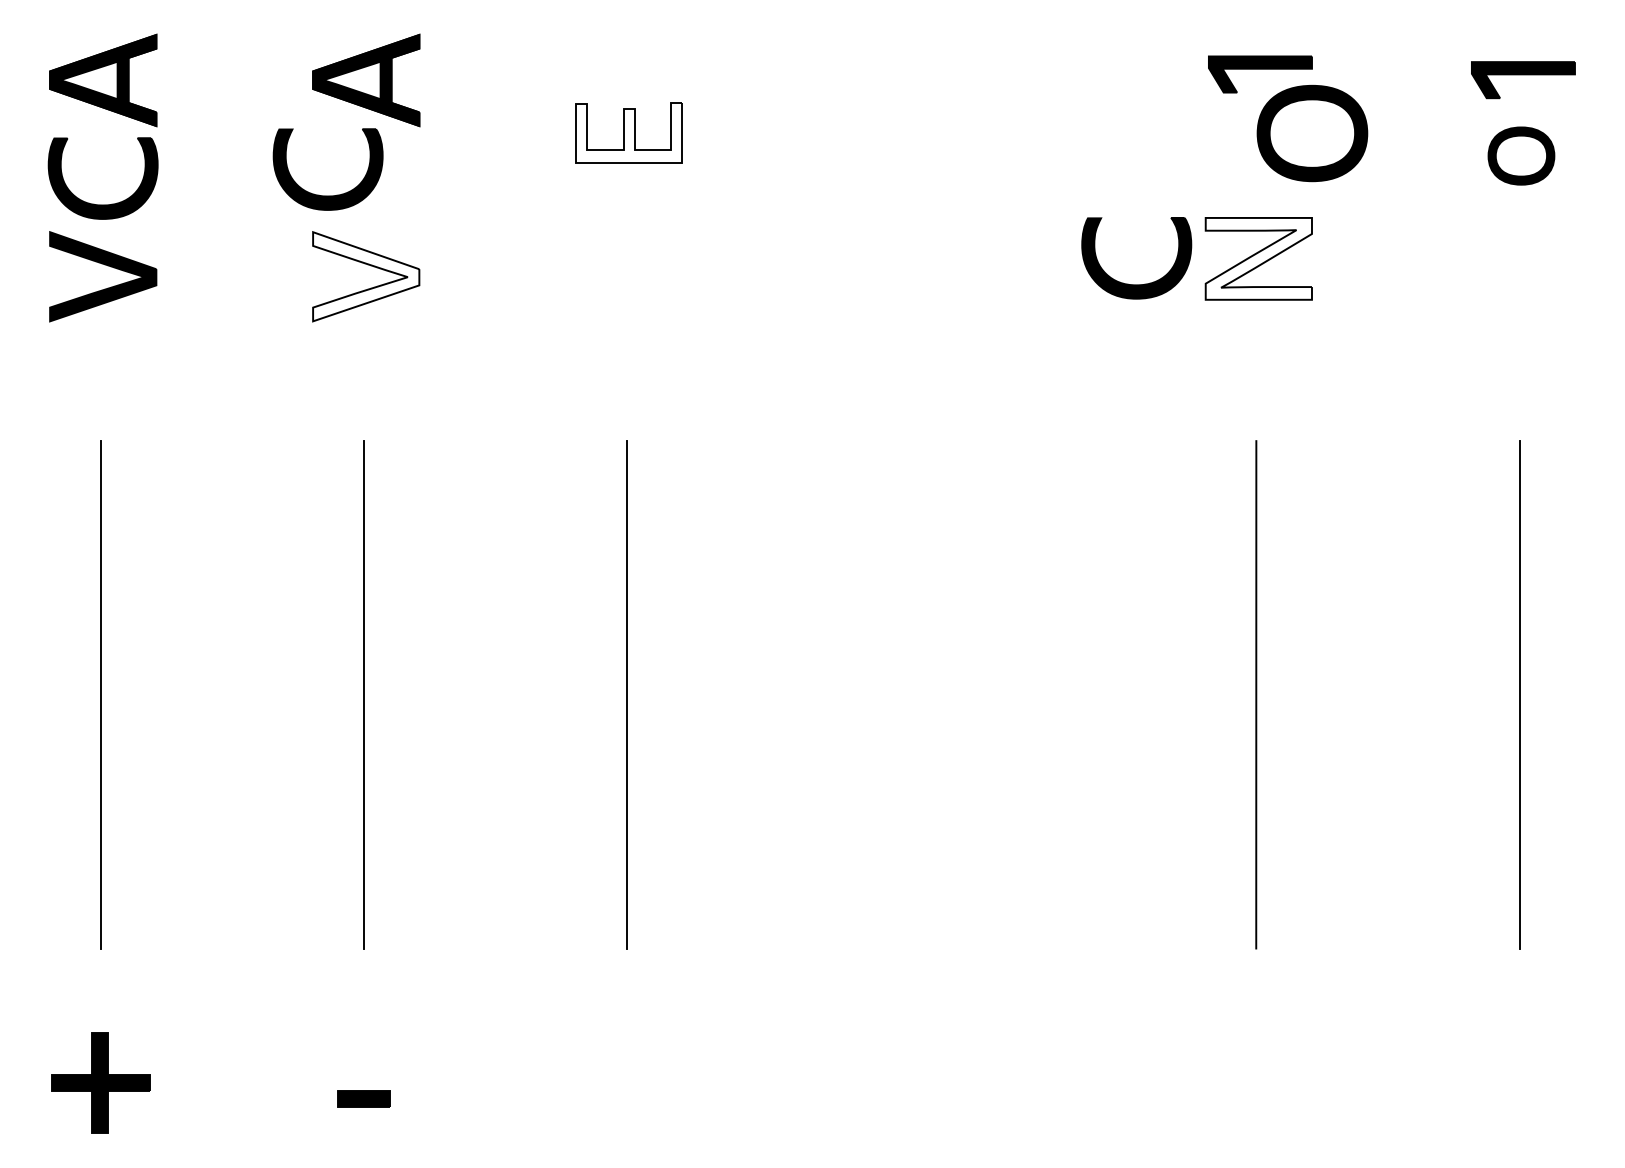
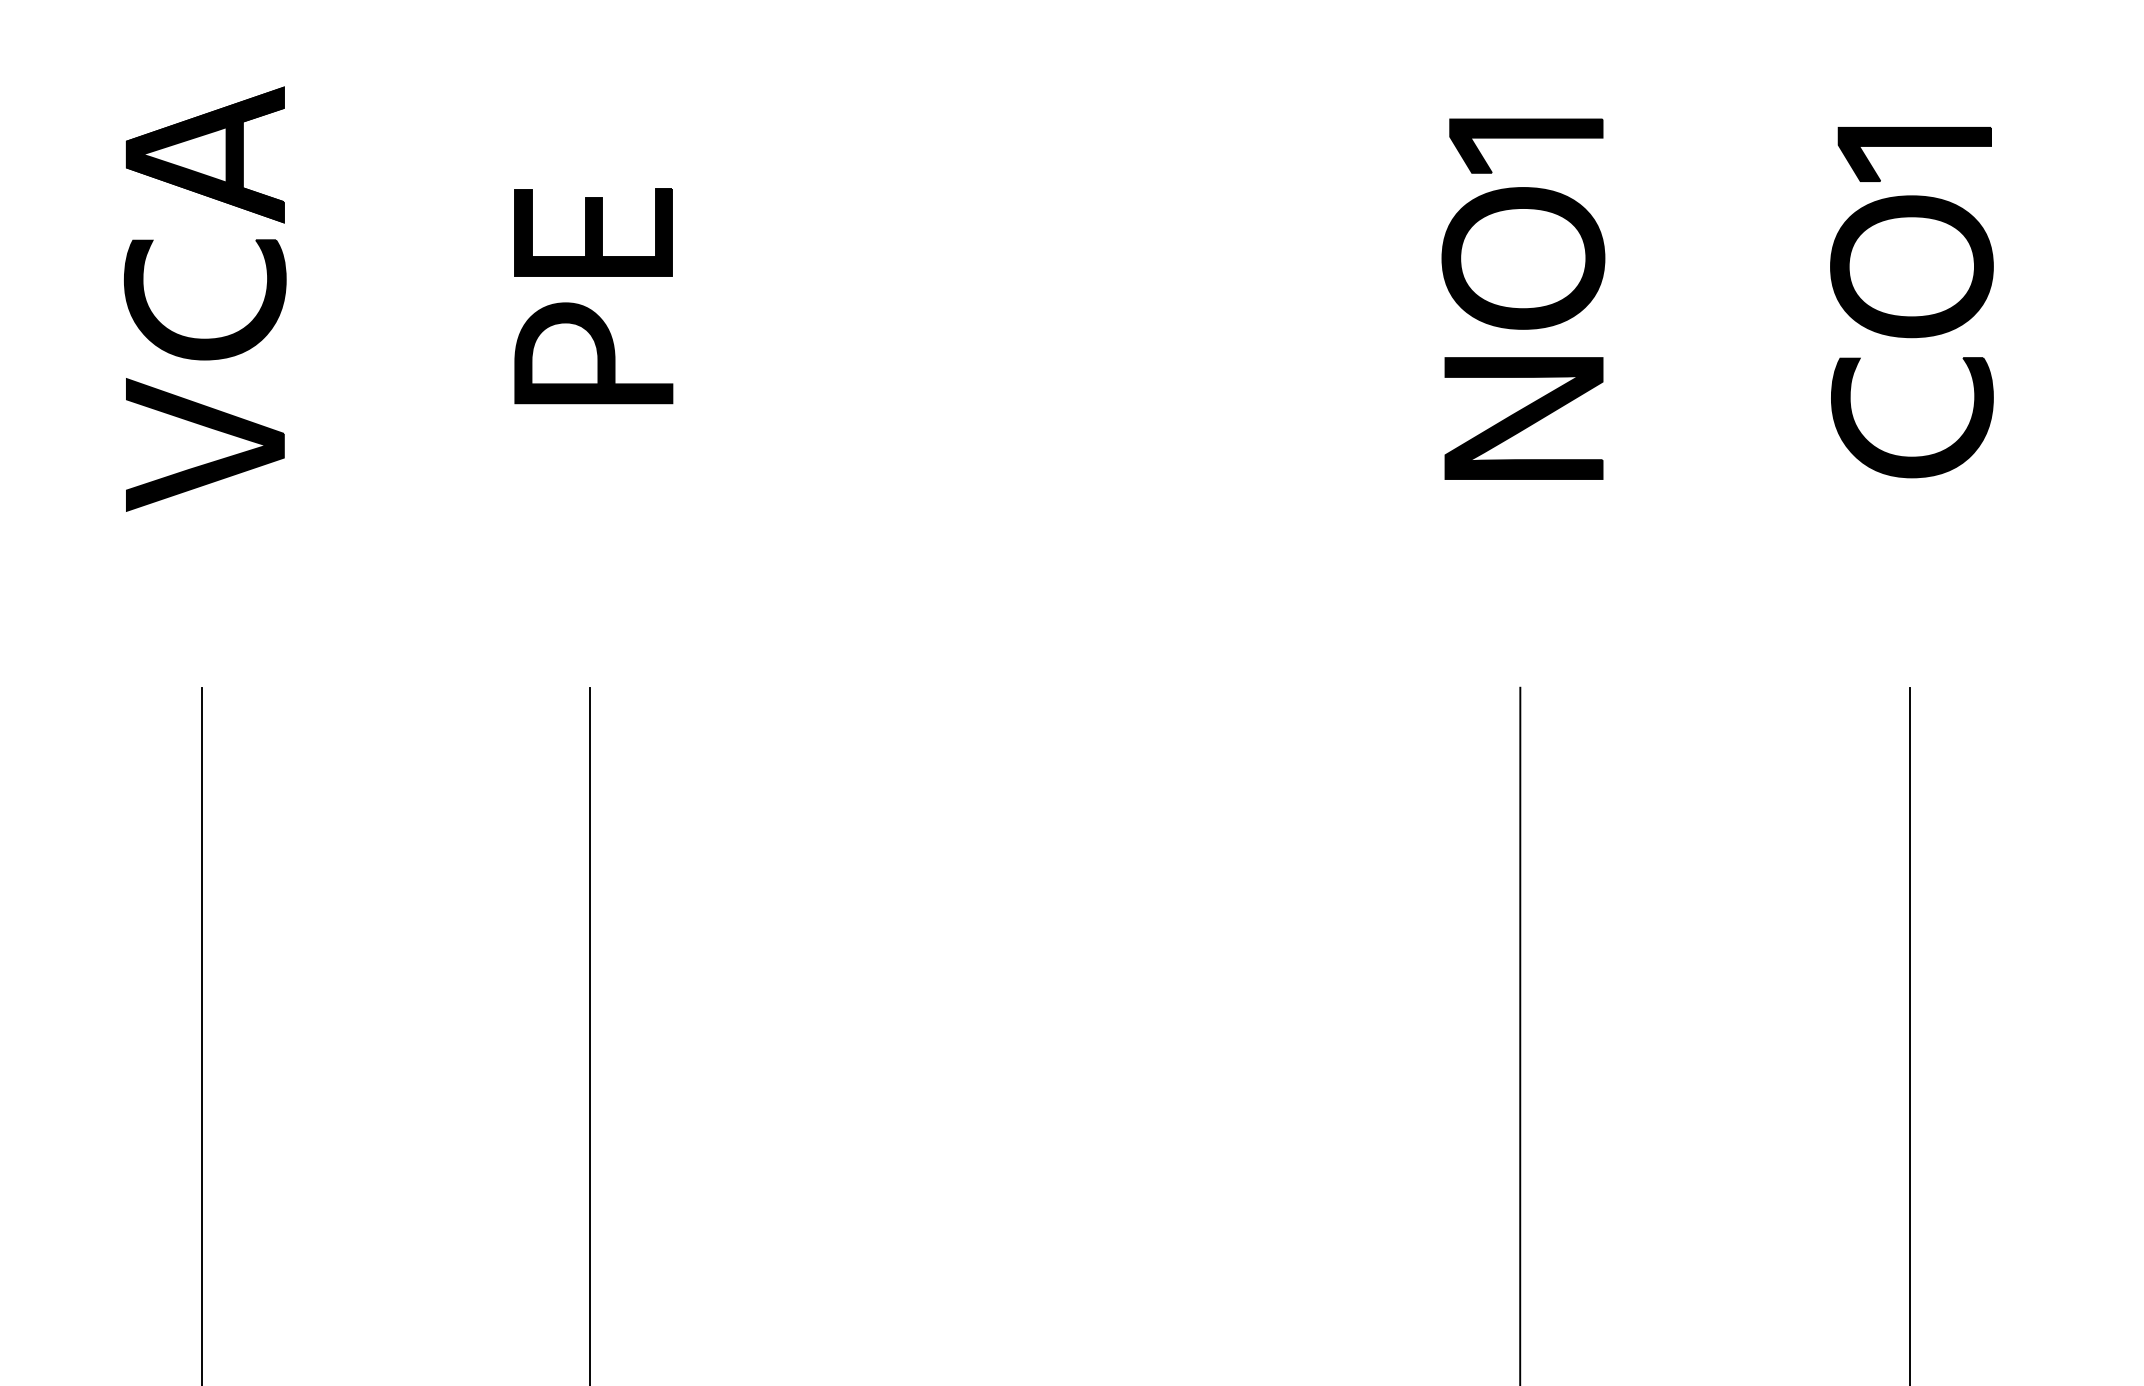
fill: (629, 132) -> (594, 231), added
part: (1312, 133) -> (1523, 258), moved
part: (1521, 155) -> (1912, 265), size x1.67
part: (327, 195) -> (204, 338), moved
part: (629, 214) -> (594, 352), added
fill: (1258, 258) -> (1523, 417), added
fill: (366, 276) -> (205, 444), added
part: (1136, 284) -> (1912, 456), moved

